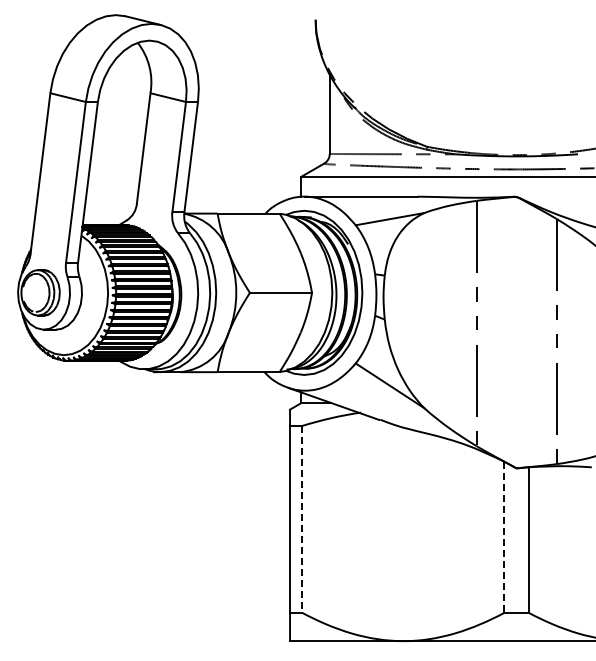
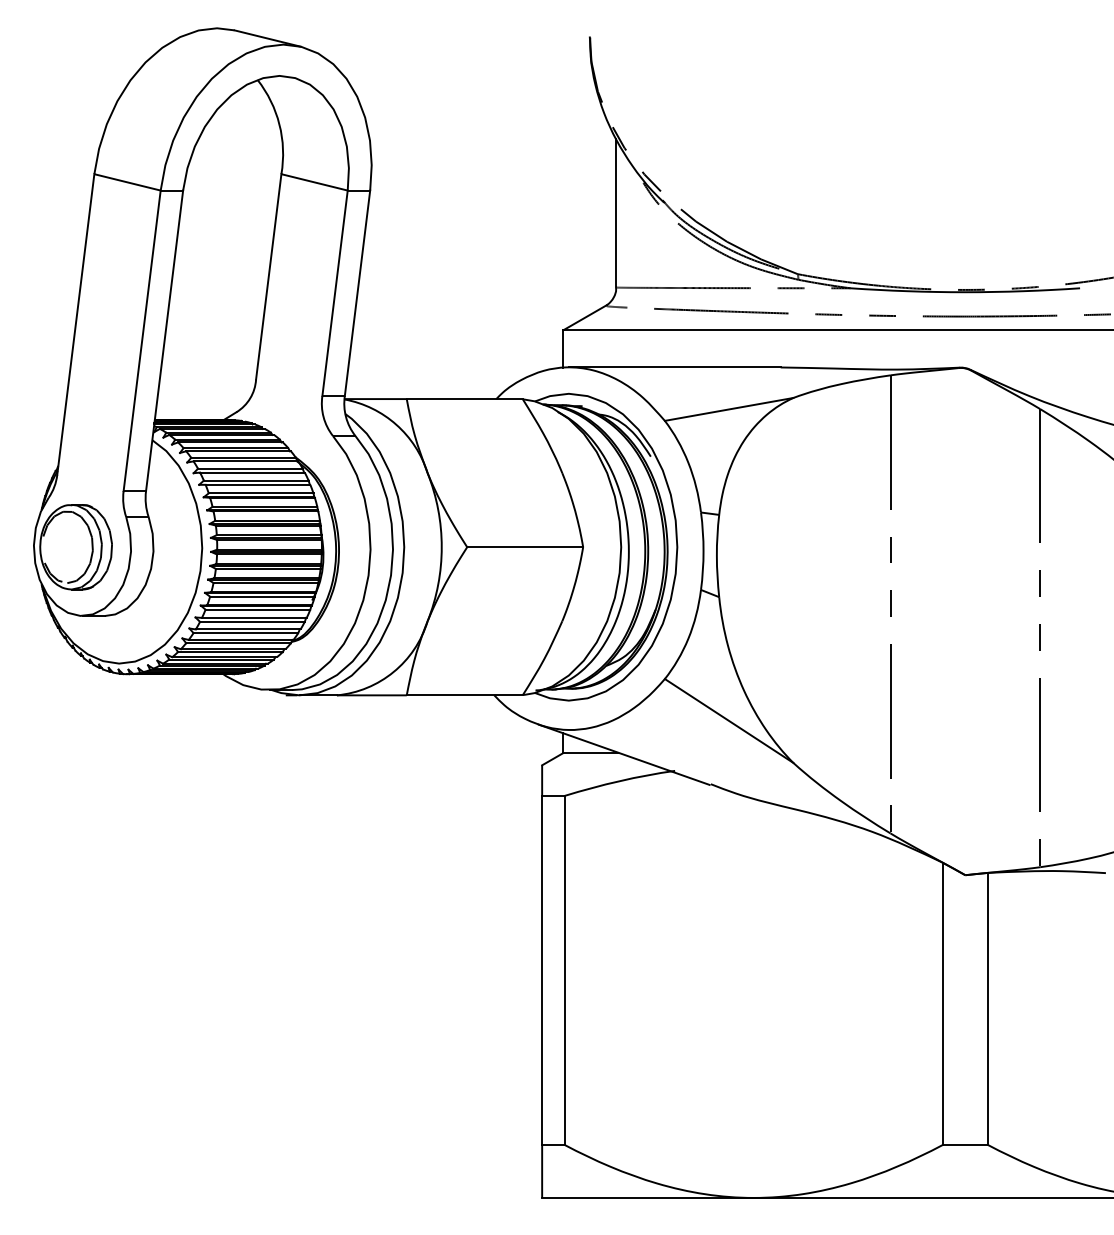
line: (302, 519) -> (565, 970), dashed -> solid
line: (504, 537) -> (942, 1004), dashed -> solid

